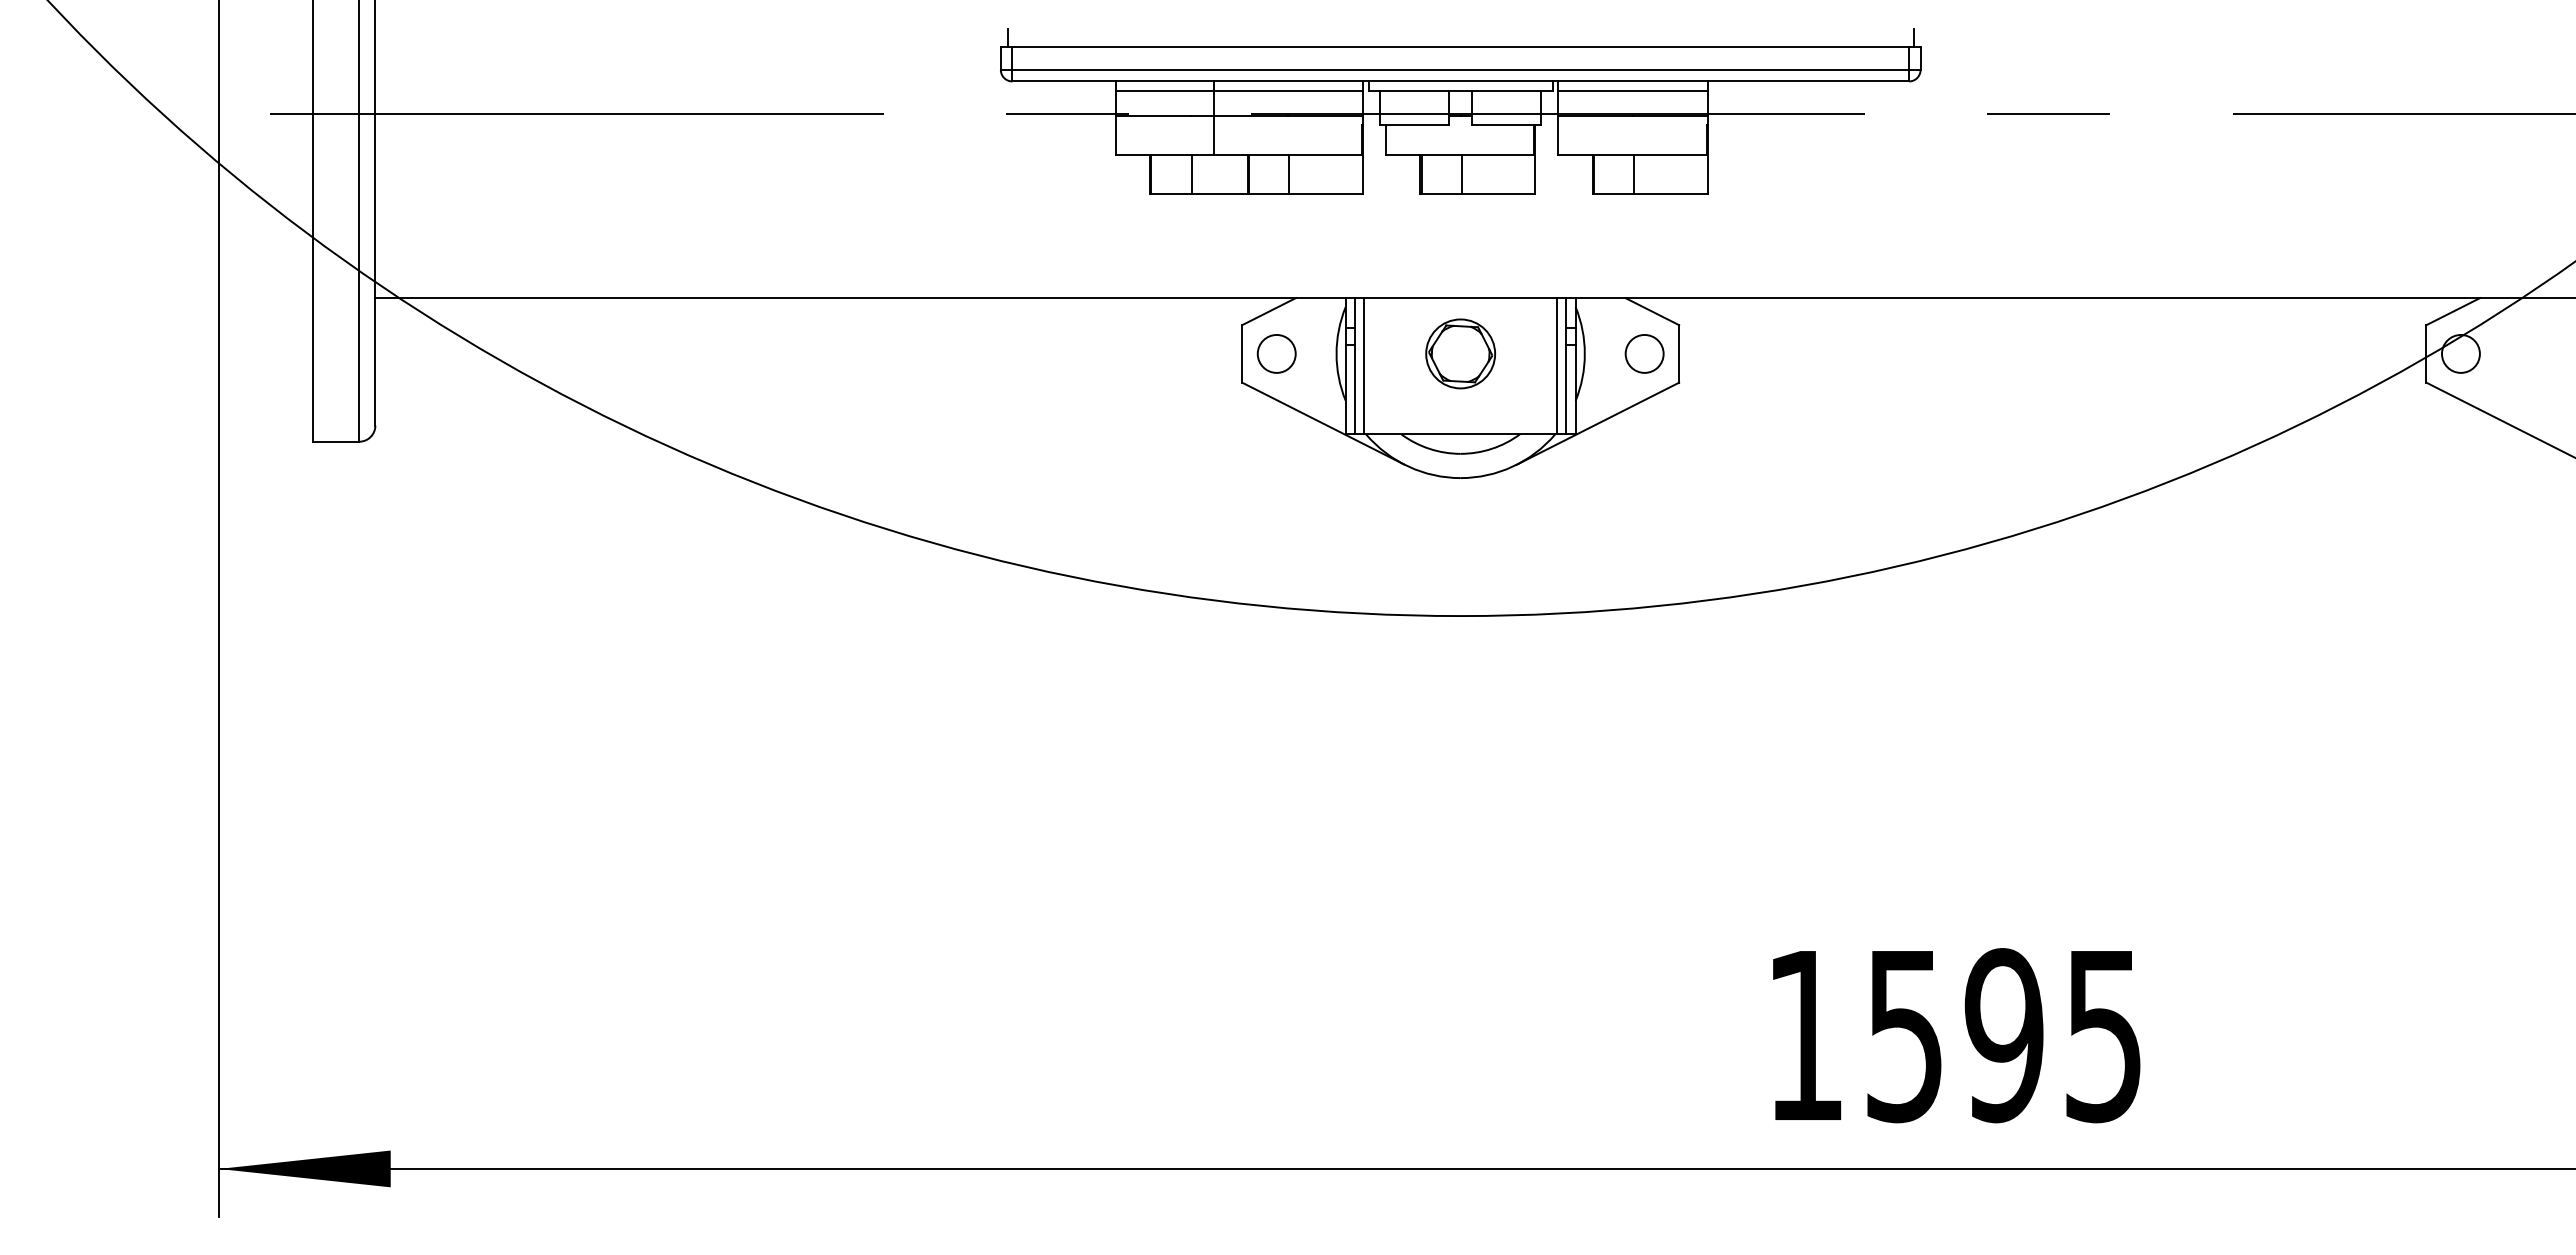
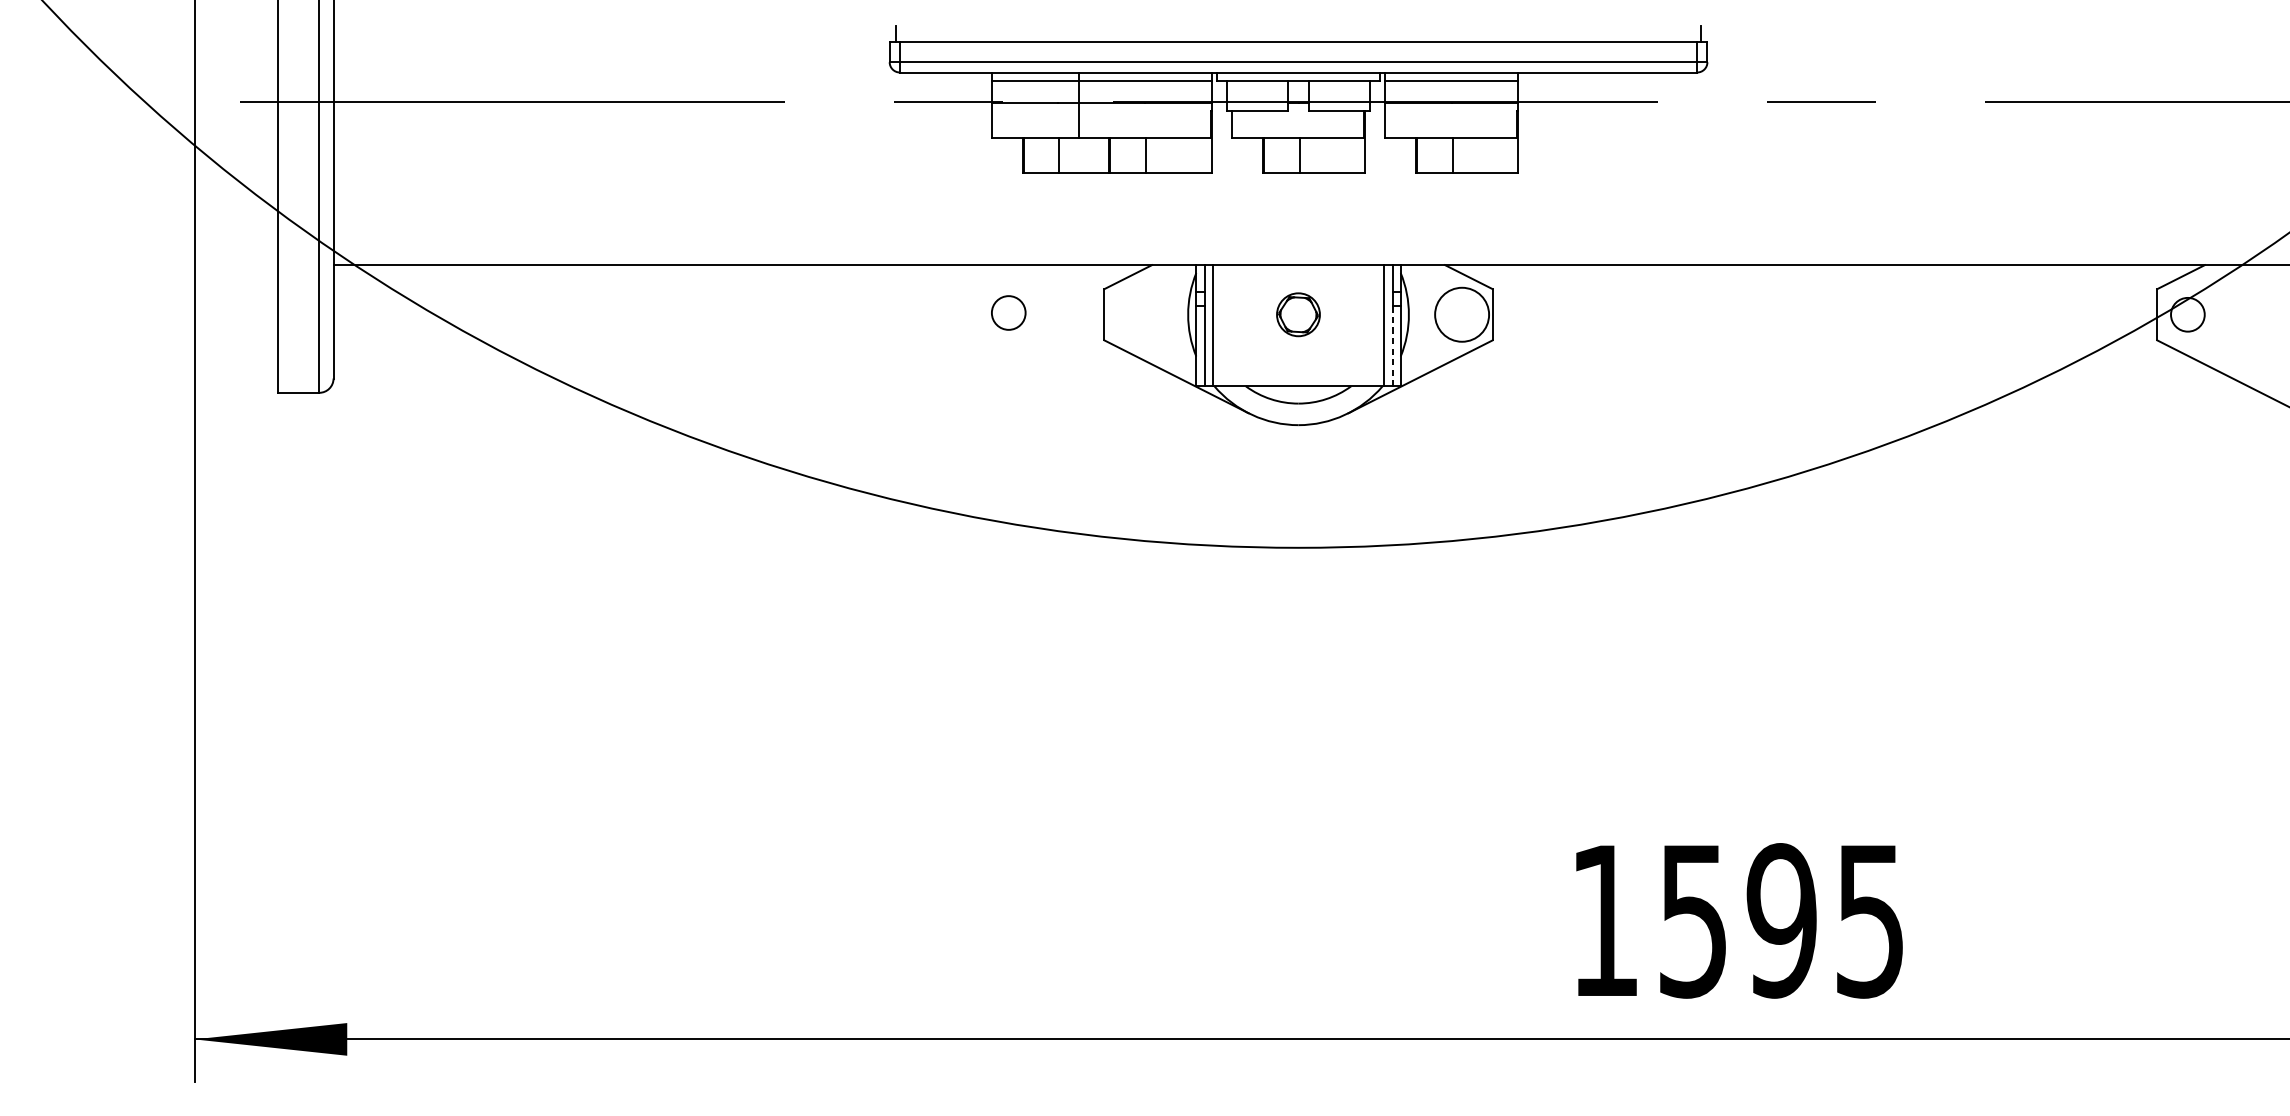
circle: (1276, 353) -> (1008, 312), moved
part: (1460, 353) -> (1298, 314), size x0.7
circle: (1644, 353) -> (1461, 314), size x1.6
line: (1566, 389) -> (1392, 346), solid -> dashed

